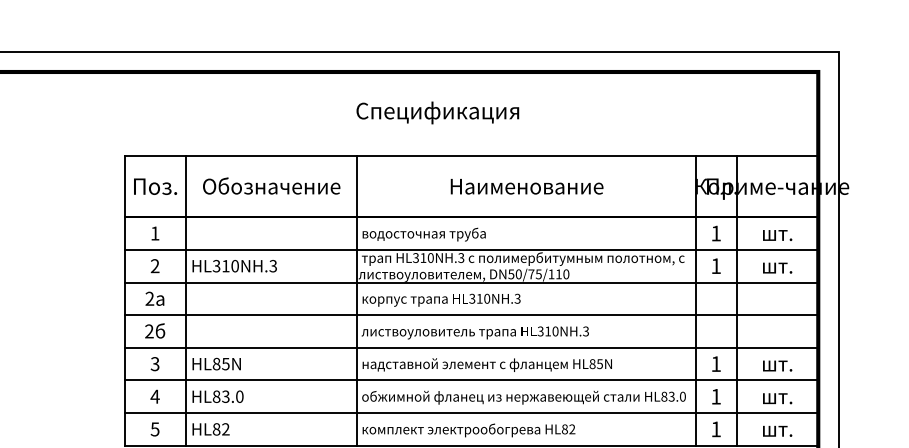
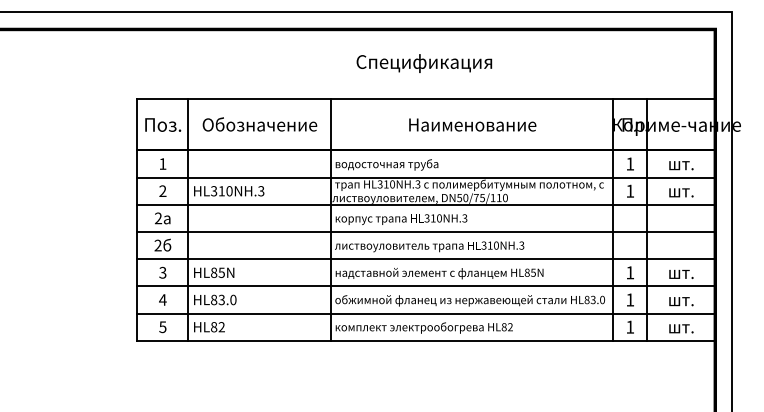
text: (437, 112) -> (424, 63), moved

